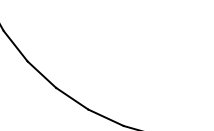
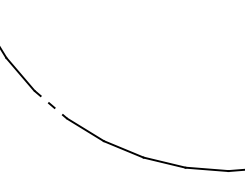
line: (41, 74) -> (50, 104), solid -> dashed

